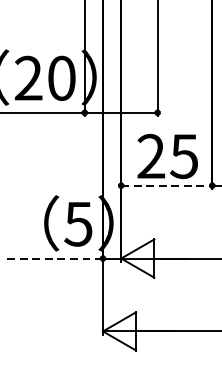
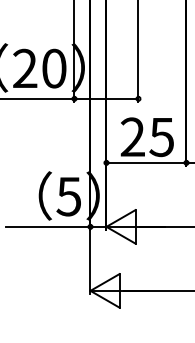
line: (166, 185) -> (146, 162), dashed -> solid
line: (54, 258) -> (47, 226), dashed -> solid

